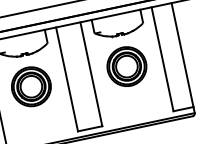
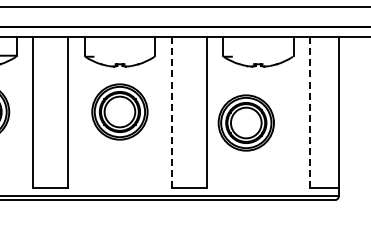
line: (162, 58) -> (309, 111), solid -> dashed
part: (126, 66) -> (245, 122), moved
line: (66, 78) -> (171, 111), solid -> dashed

